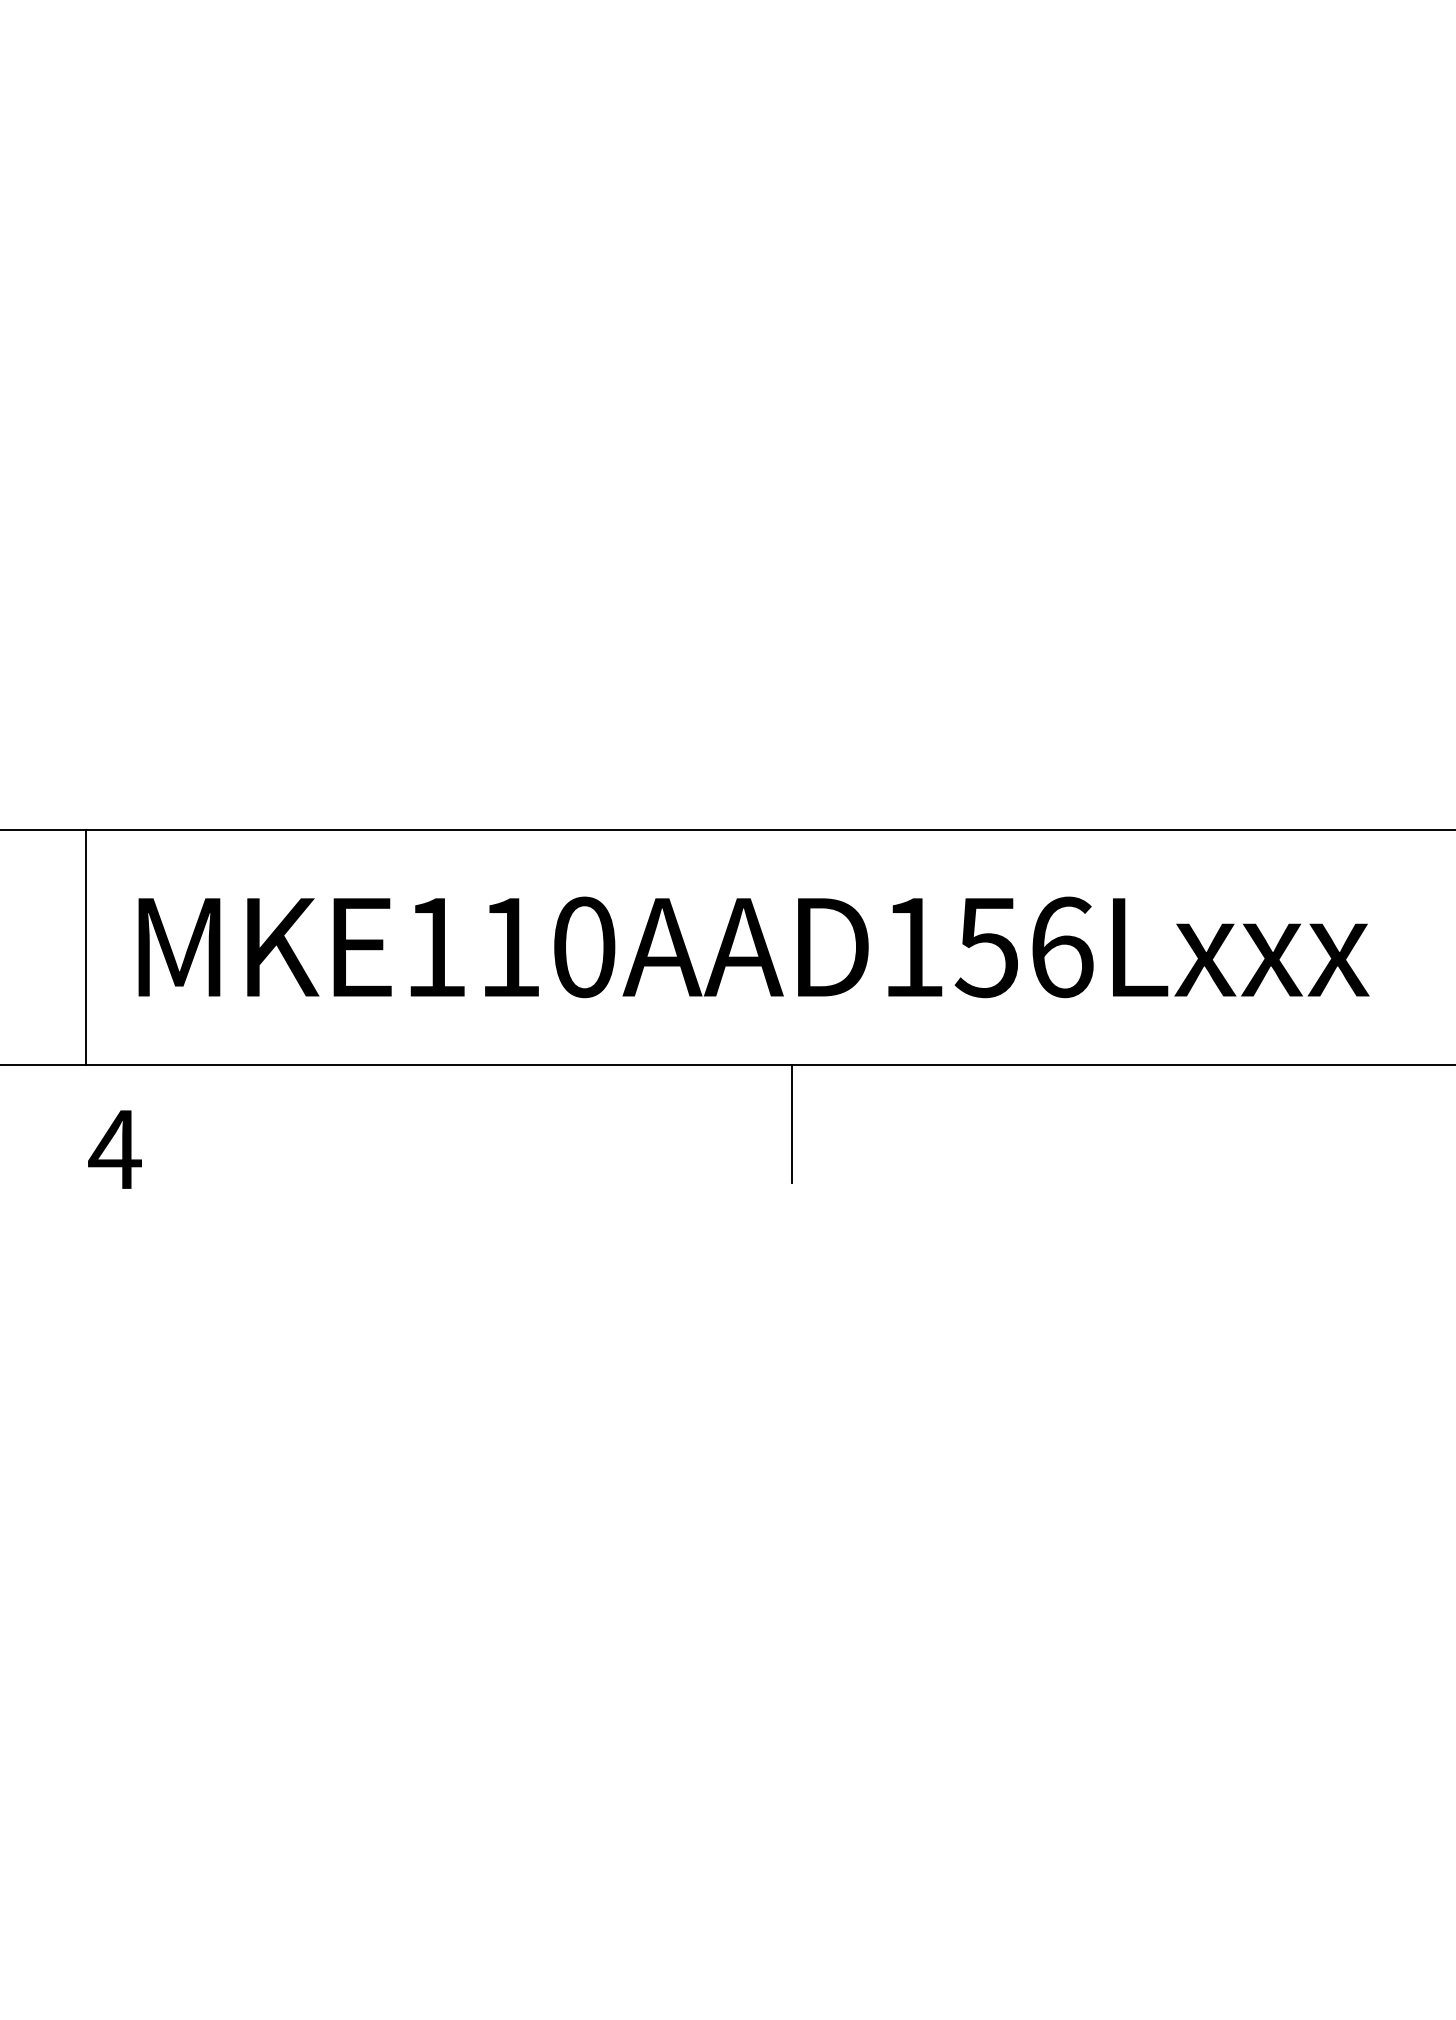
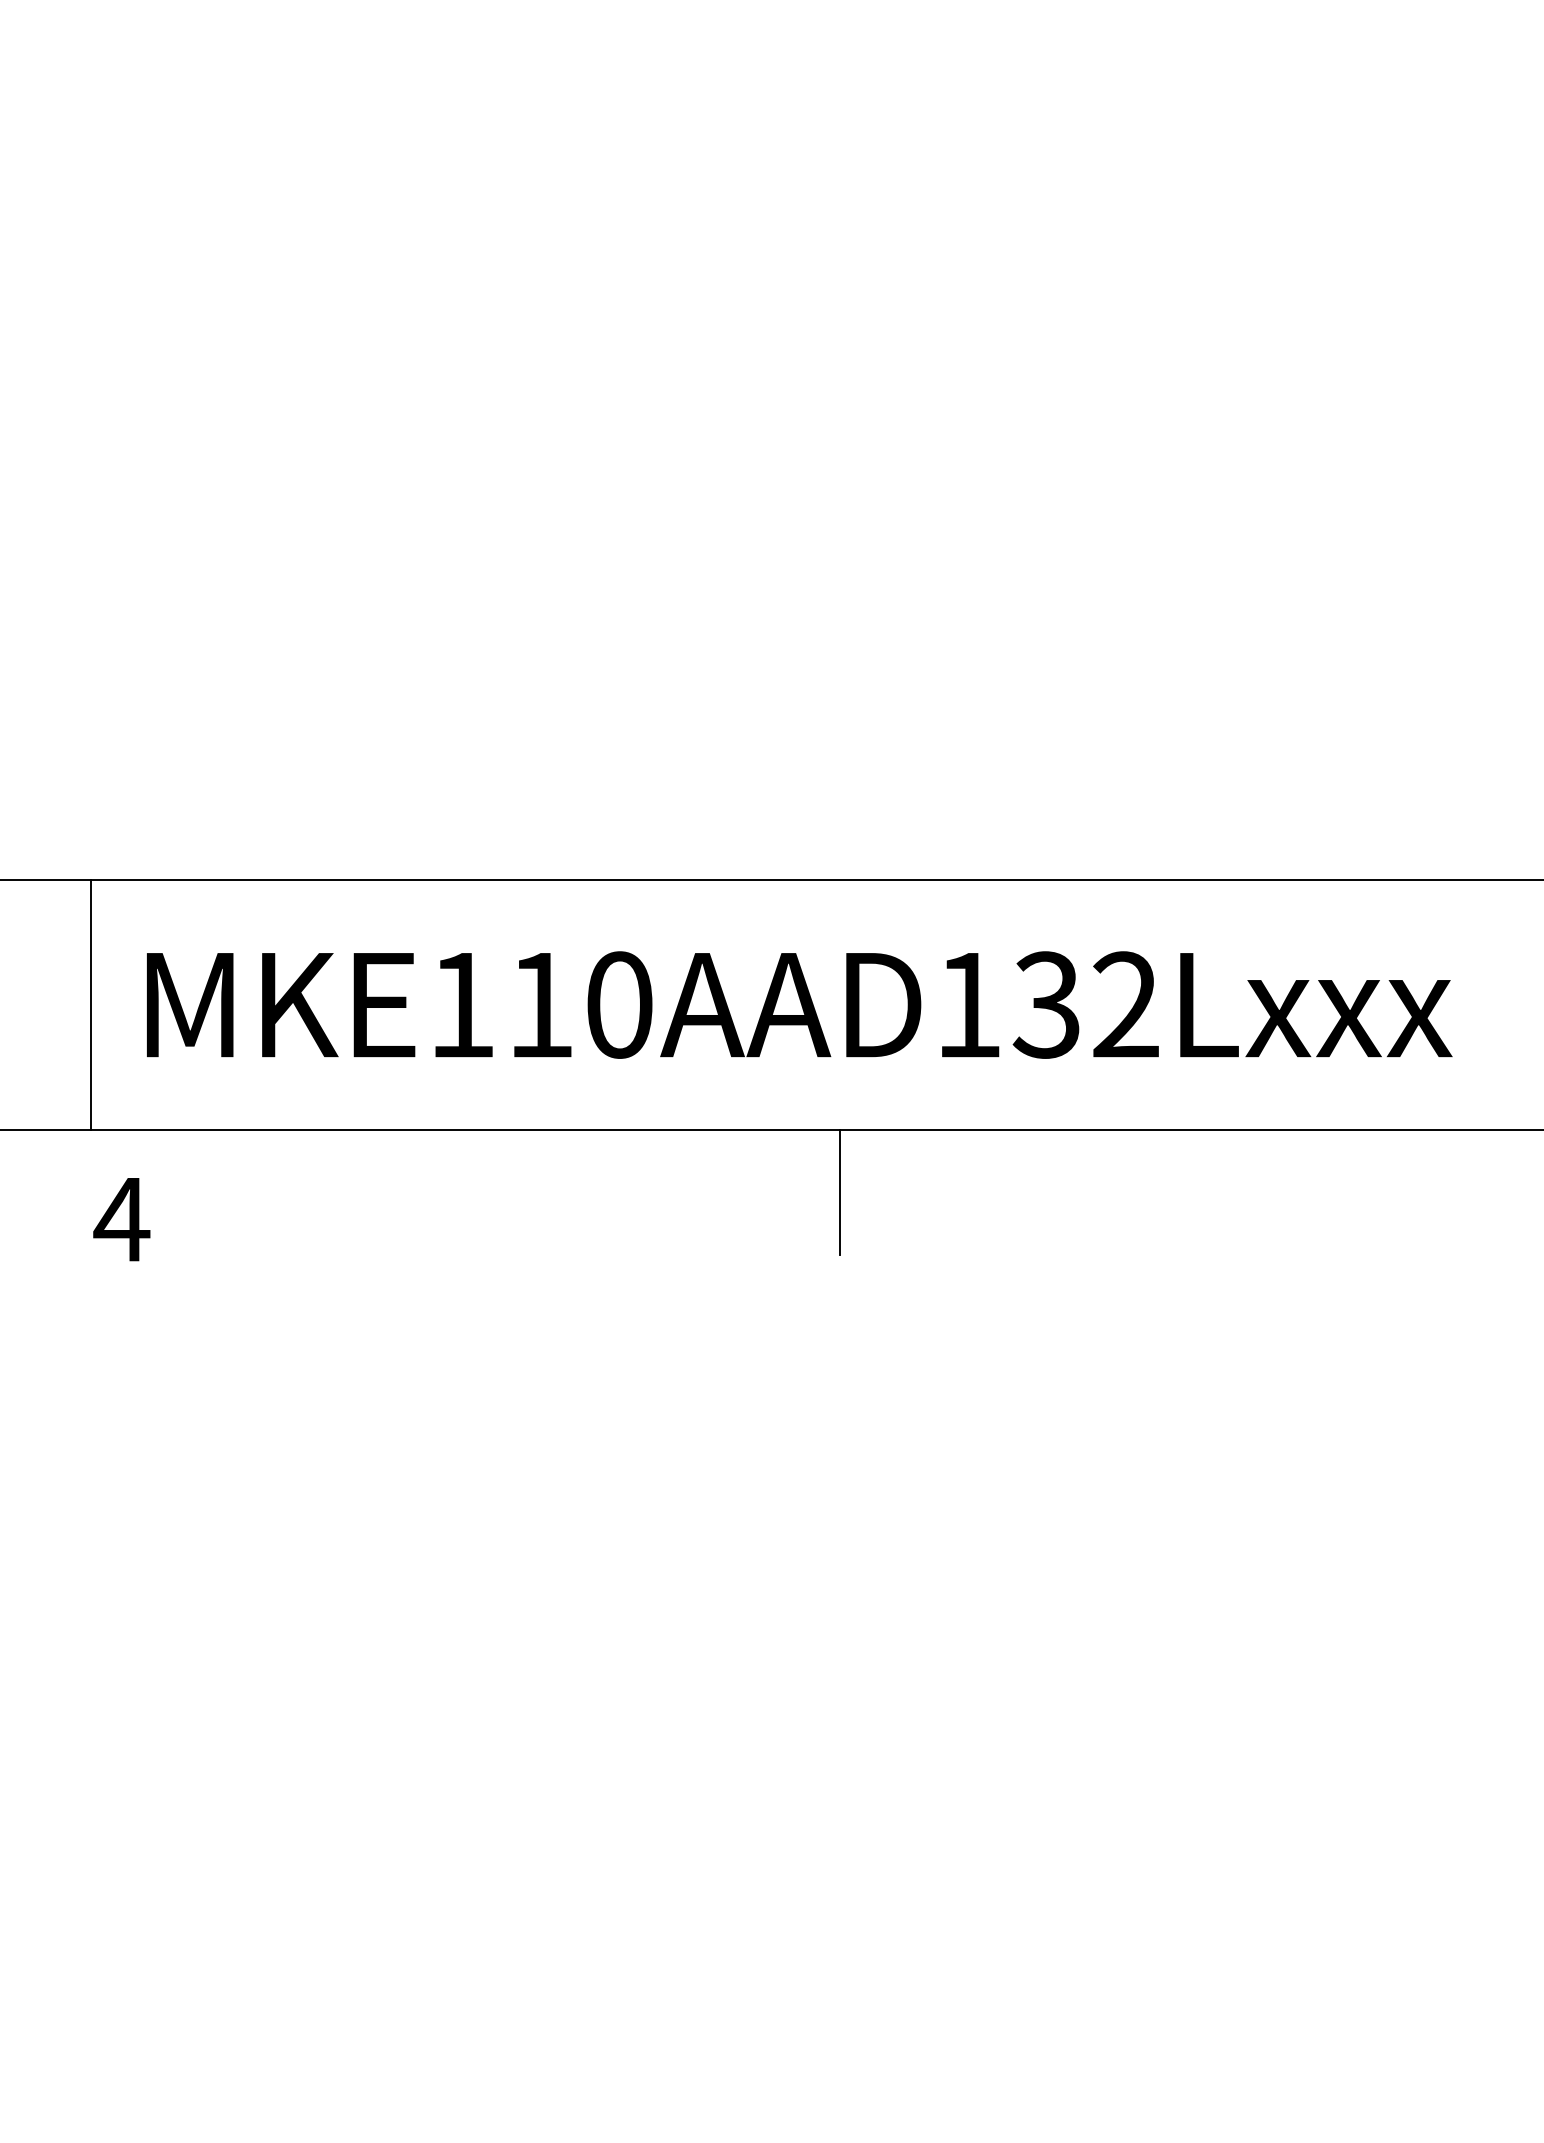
text: (1023, 946) -> (1085, 1004), MKE110AAD156Lxxx -> MKE110AAD132Lxxx

